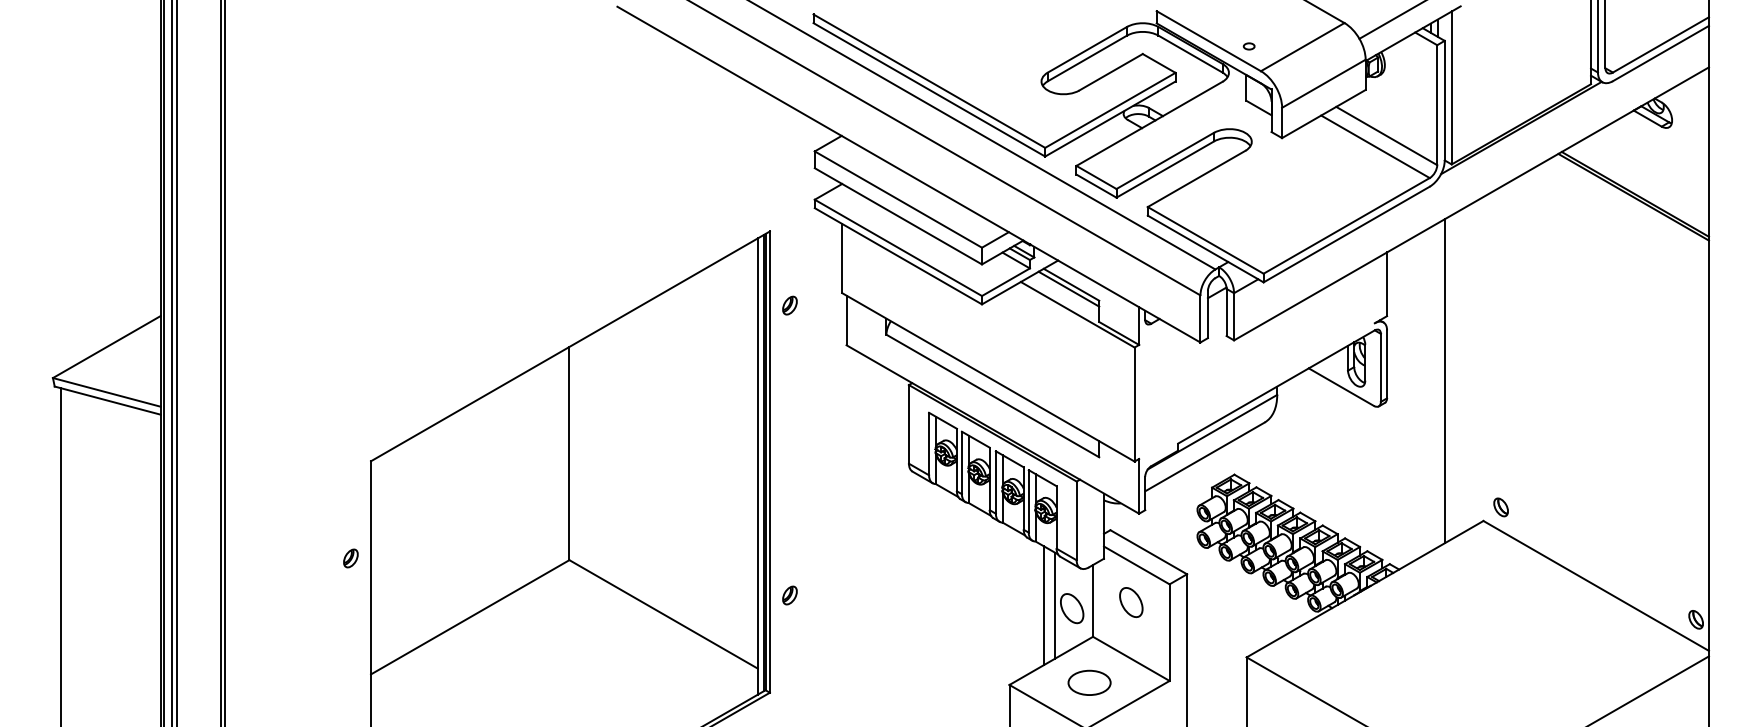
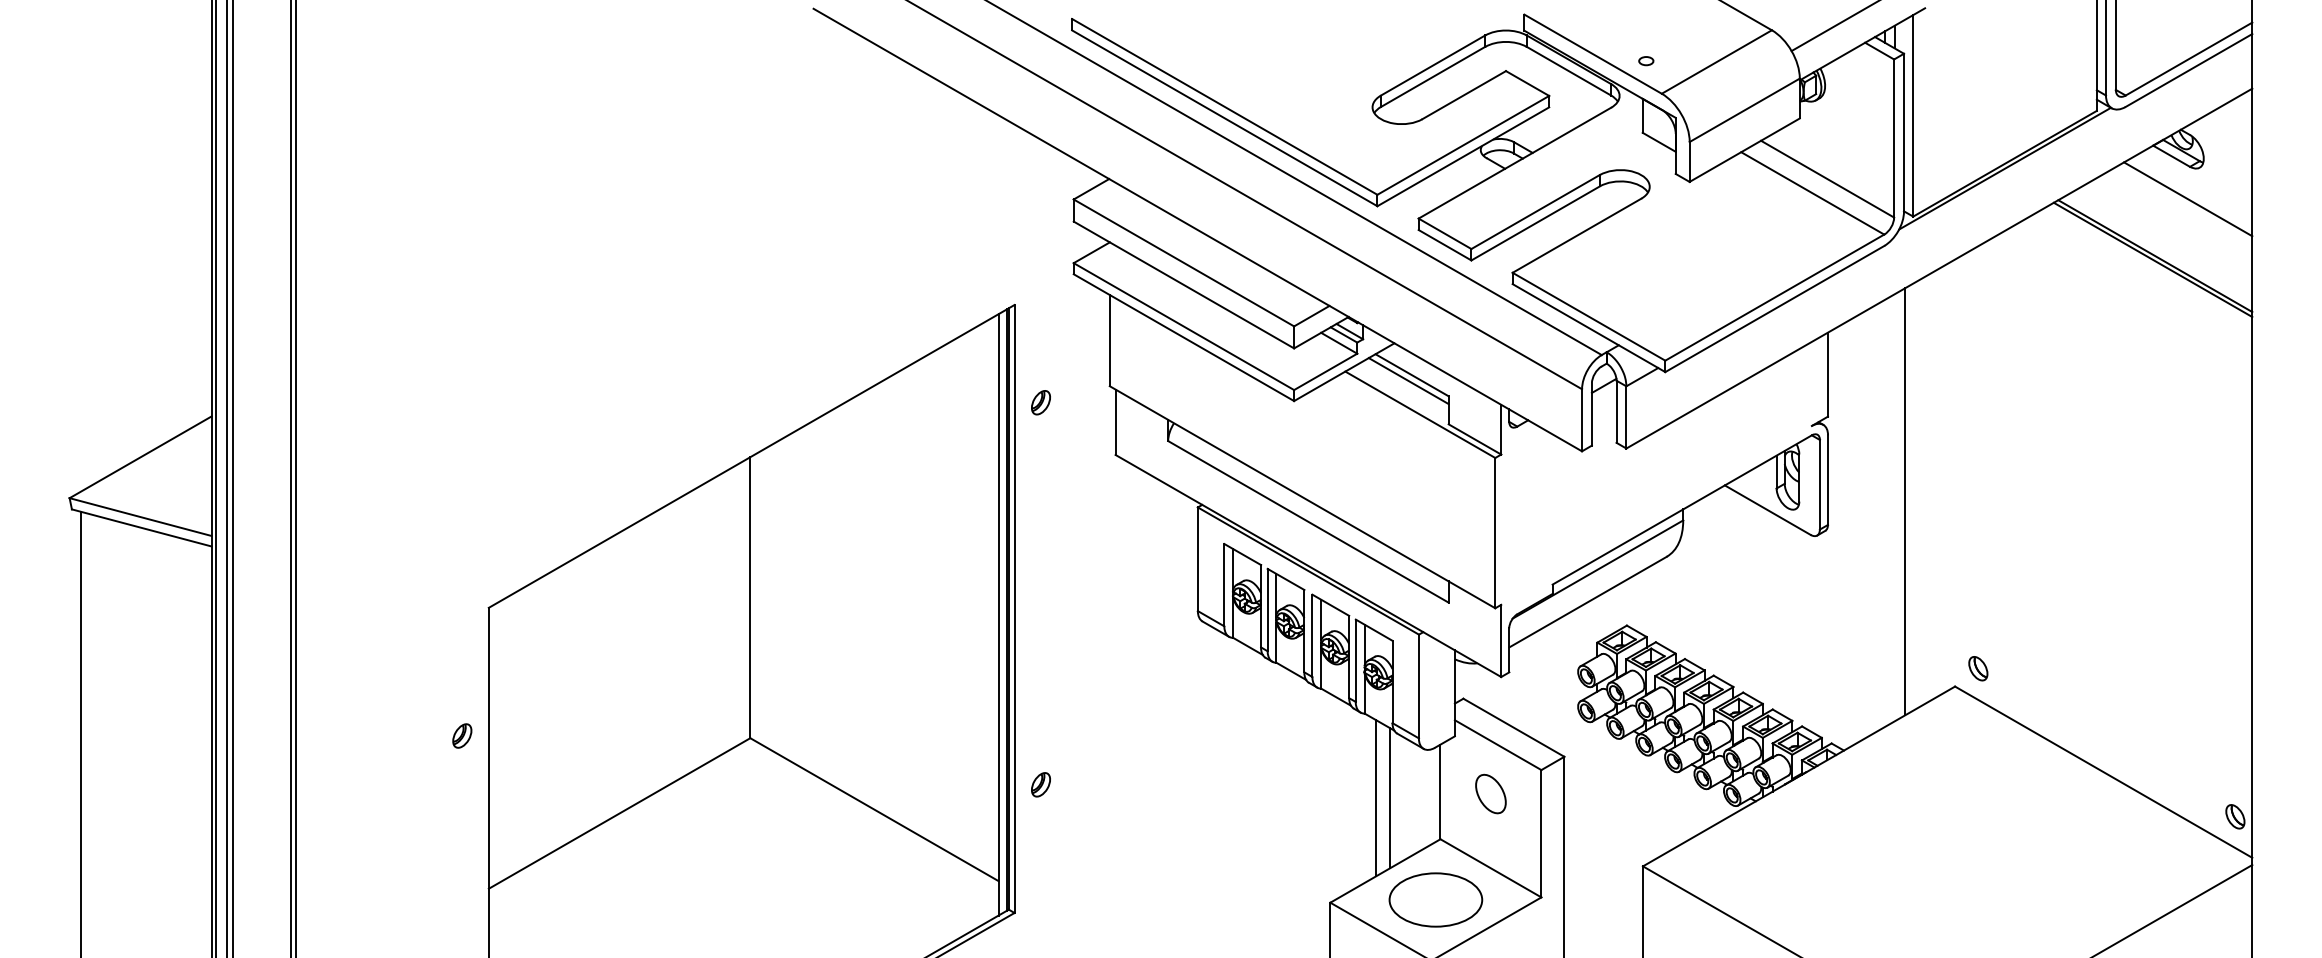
line: (1660, 151) -> (2188, 199), added
part: (1071, 608) -> (1412, 801), removed
part: (1089, 682) -> (1435, 899), size x1.67

